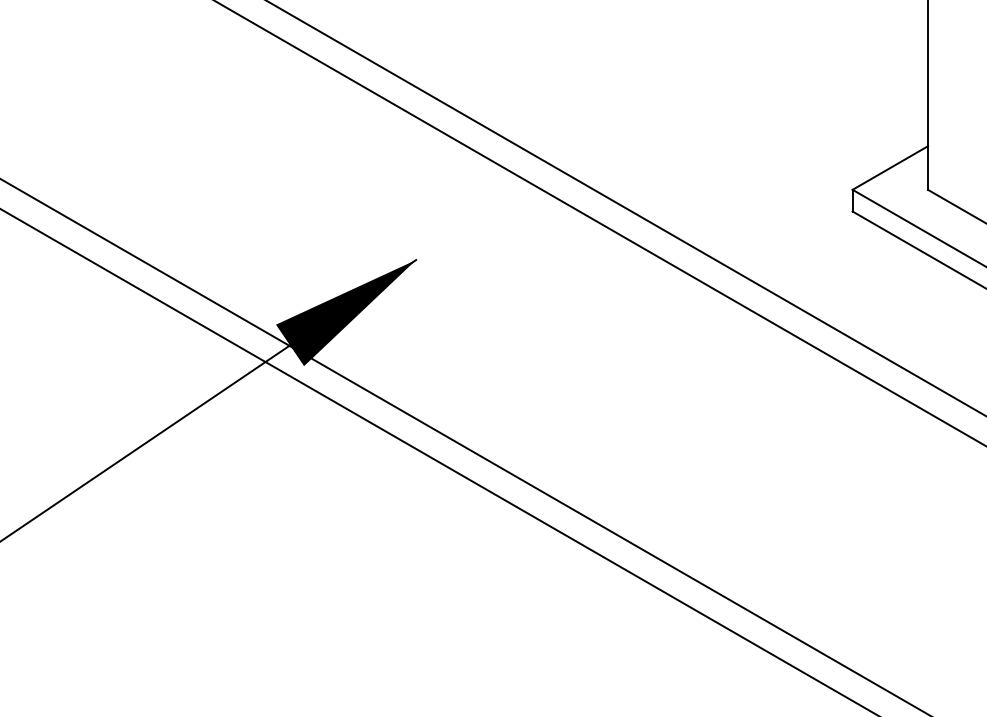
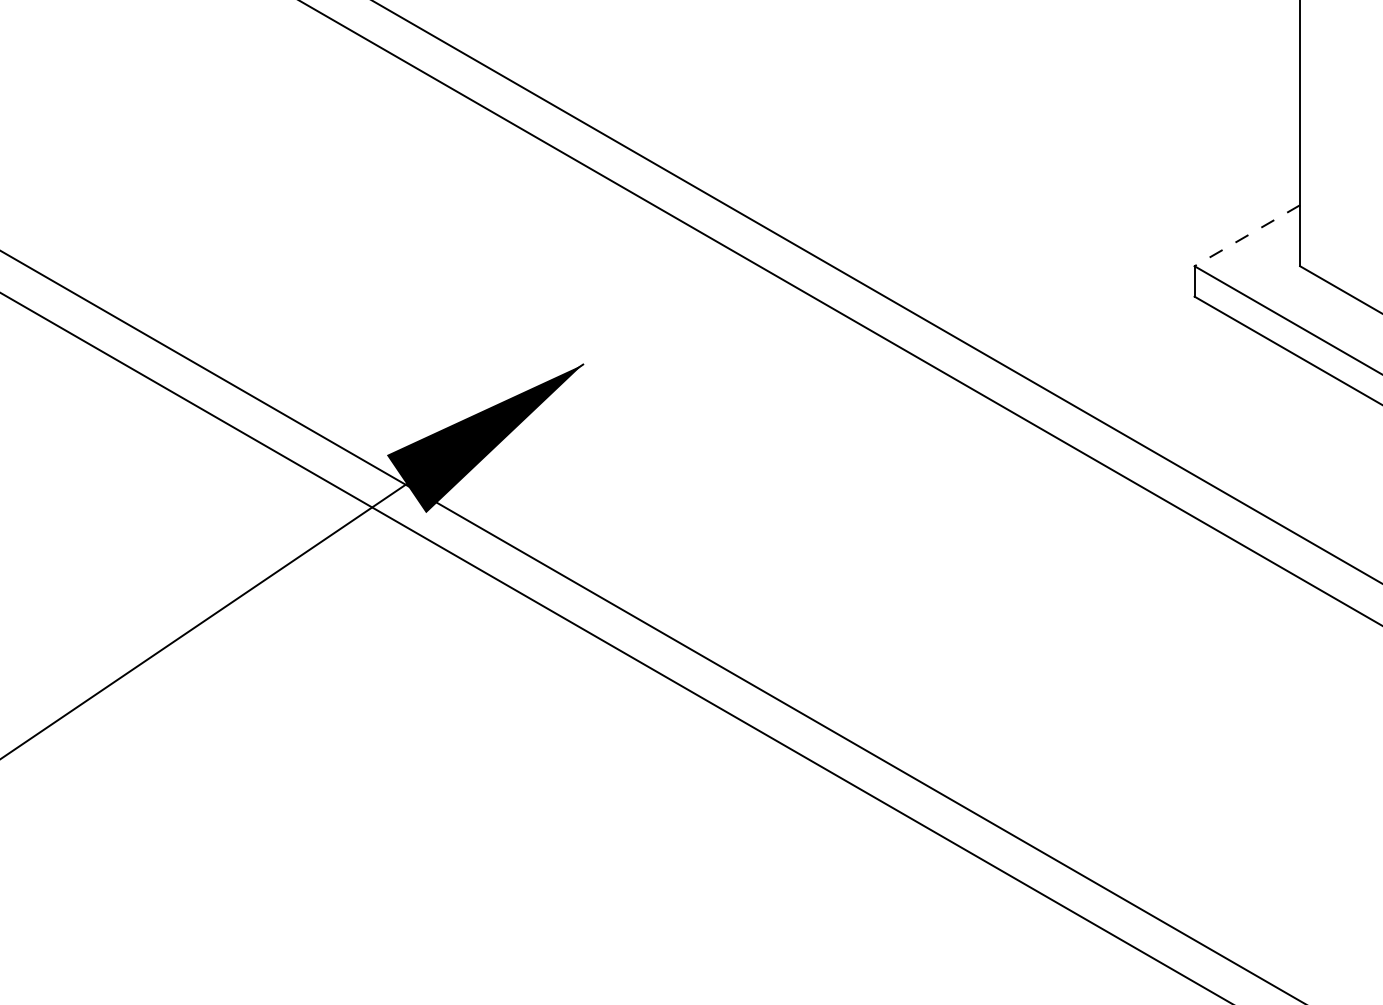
line: (890, 167) -> (1247, 235), solid -> dashed

